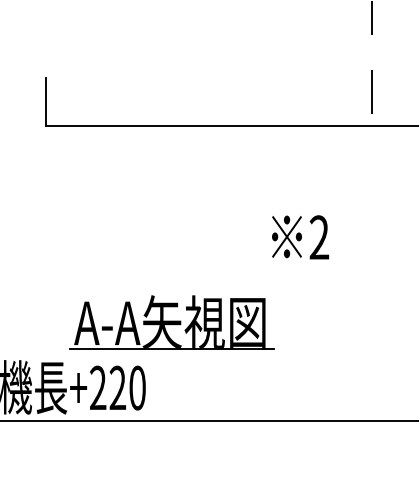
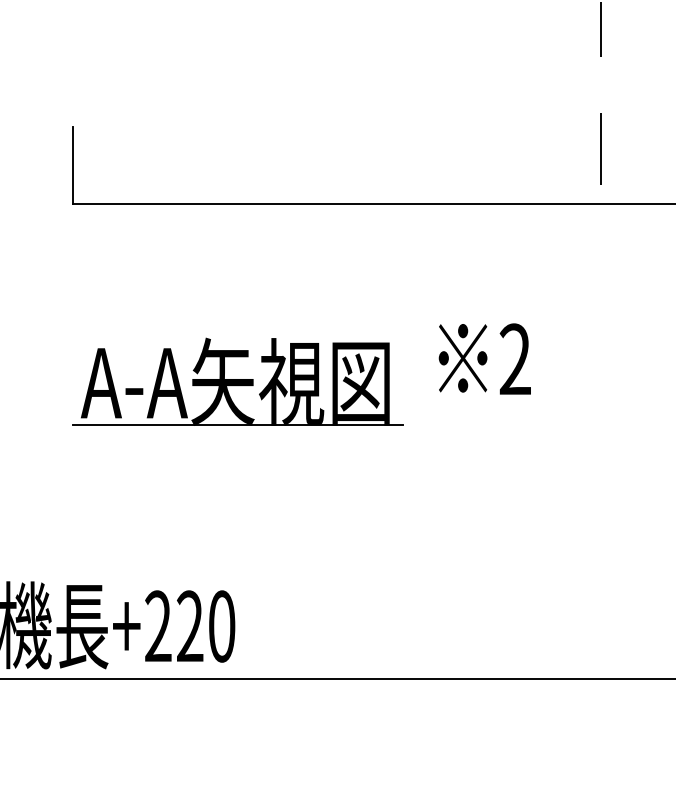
text: (300, 237) -> (484, 359), moved
part: (171, 322) -> (237, 381), moved

